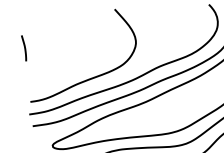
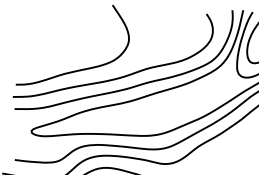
curve: (24, 48) -> (17, 30), removed

